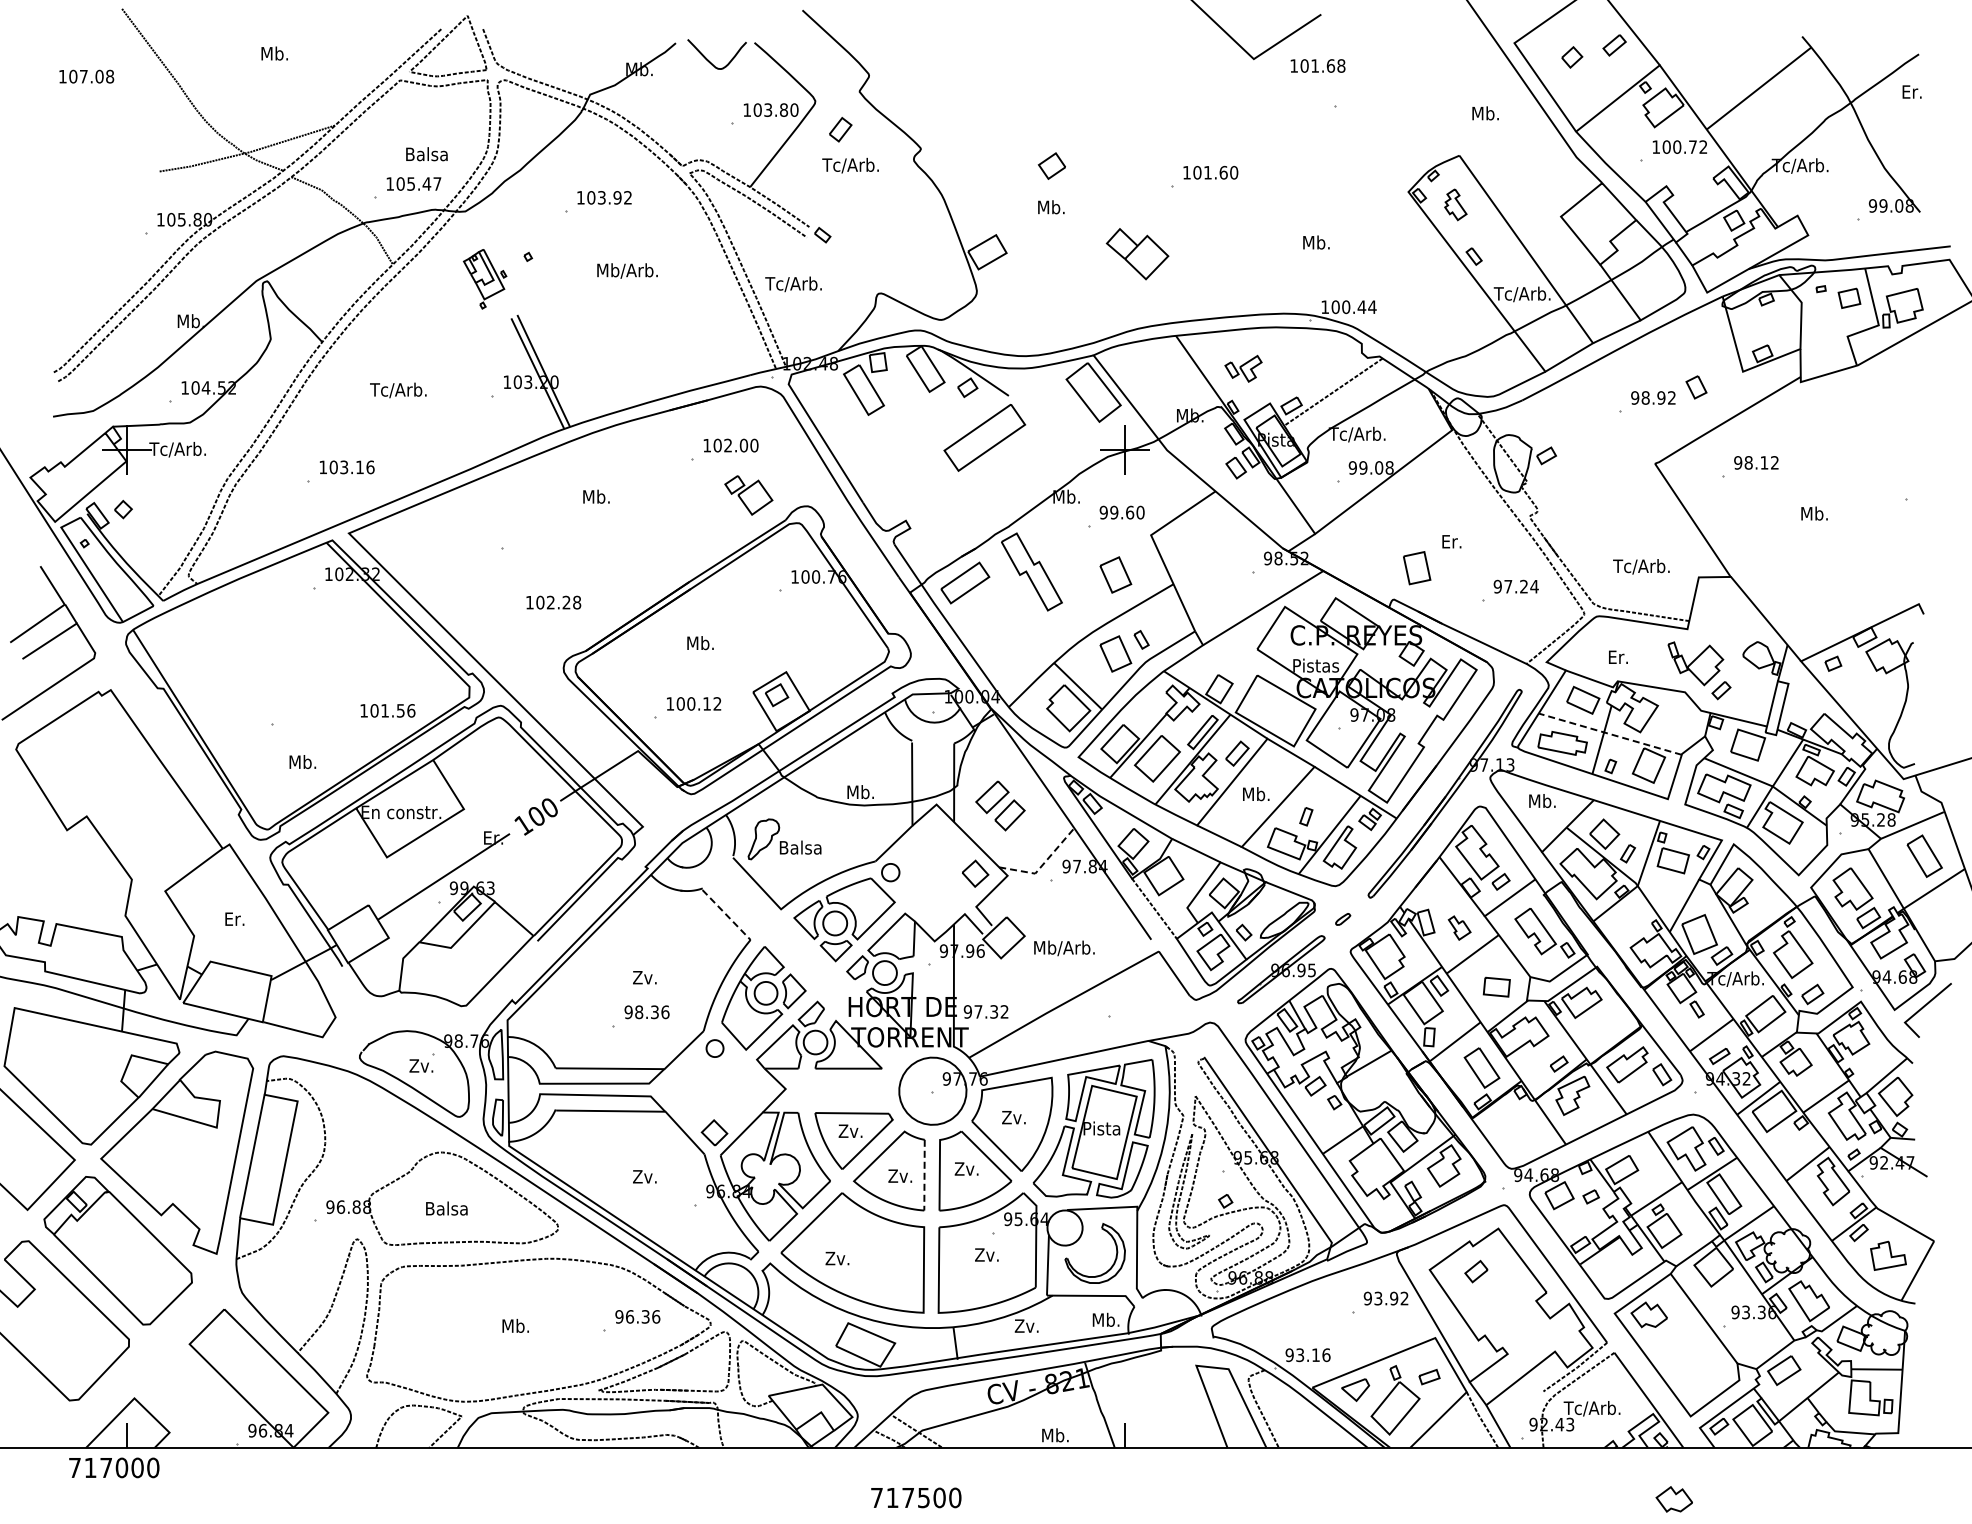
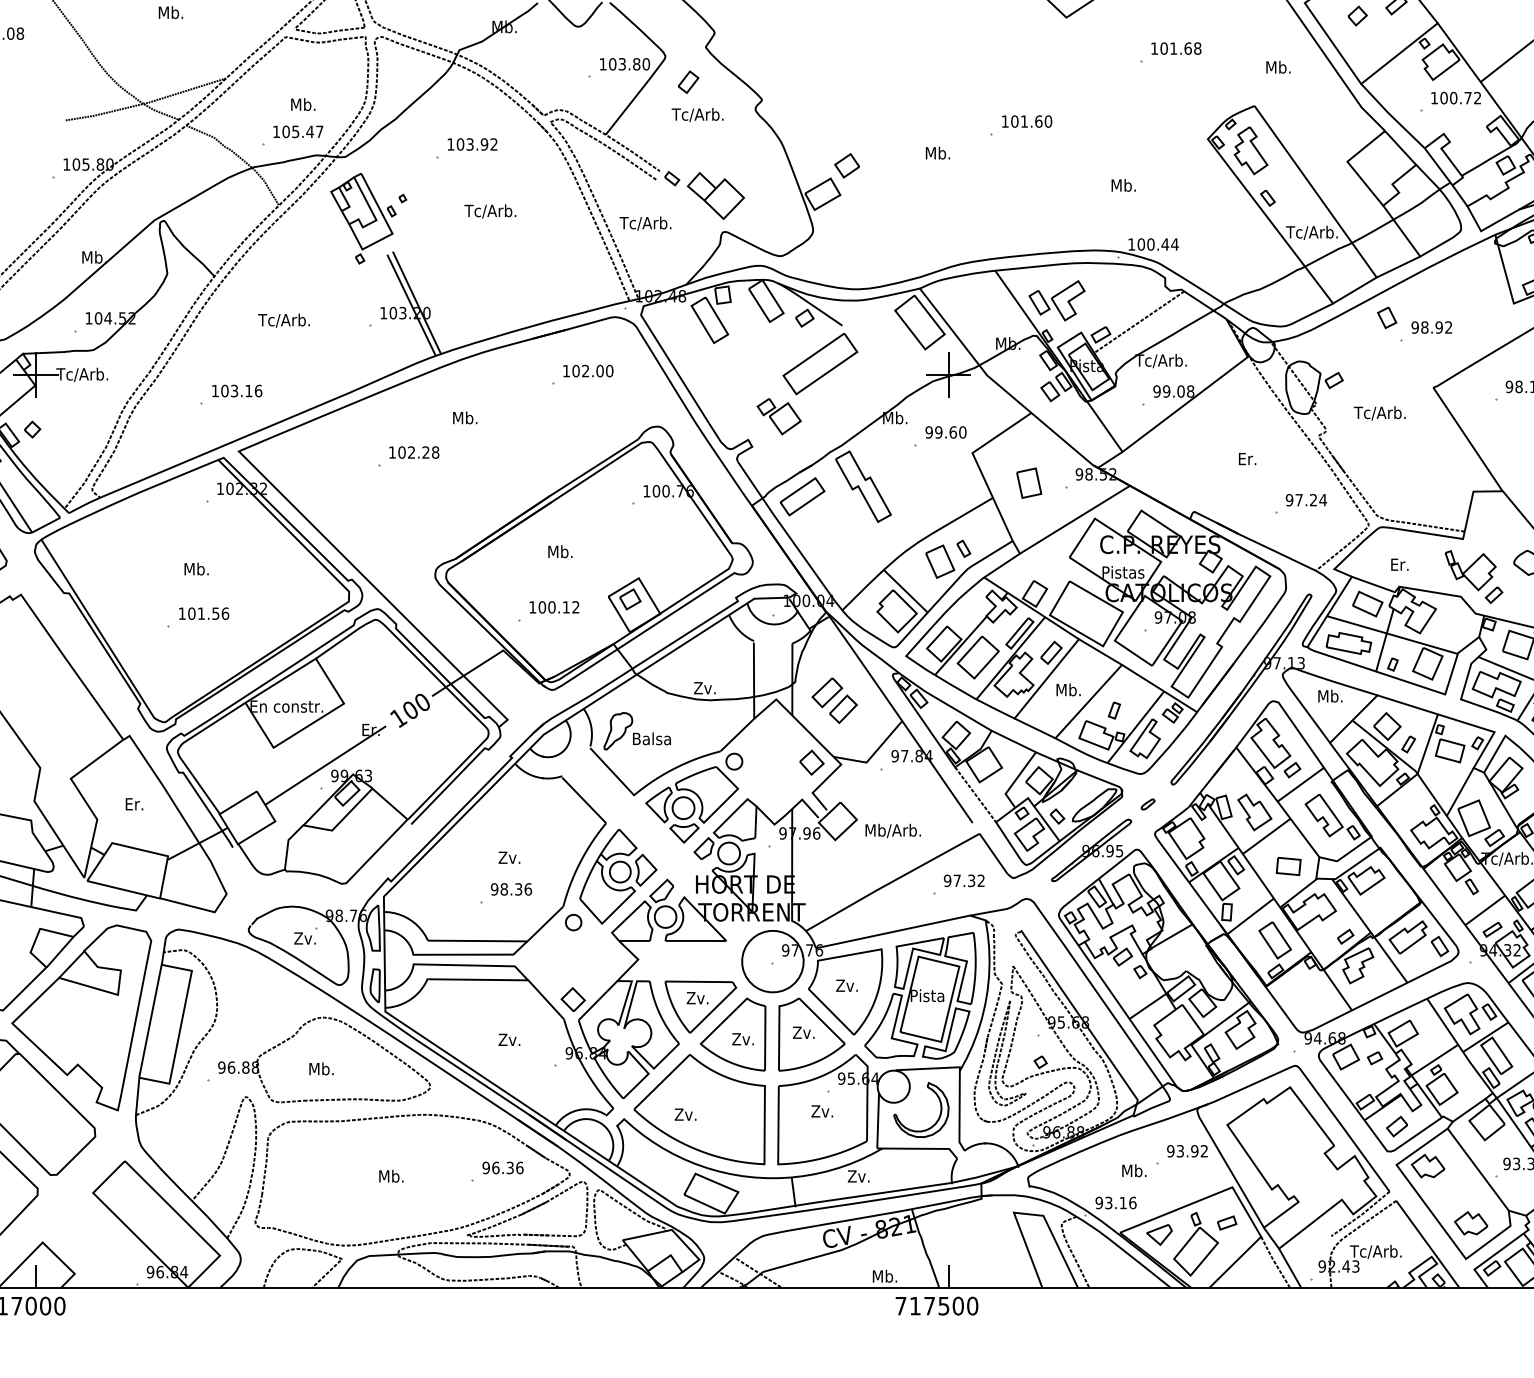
text: (1317, 65) -> (1175, 48), moved
text: (427, 154) -> (310, 104), Balsa -> Mb.
part: (1051, 165) -> (846, 165), moved
part: (1455, 204) -> (1250, 150), size x1.67
text: (1051, 207) -> (938, 153), moved
part: (1137, 254) -> (715, 196), moved
text: (626, 270) -> (492, 210), Mb/Arb. -> Tc/Arb.
part: (484, 279) -> (362, 219), size x1.67
part: (1243, 368) -> (1056, 300), size x1.67
part: (1696, 387) -> (1387, 317), moved
part: (748, 495) -> (778, 416), moved
text: (1641, 566) -> (1379, 413), moved
part: (1417, 568) -> (1029, 483), moved
part: (1115, 574) -> (939, 489), removed
text: (553, 602) -> (414, 452), moved
text: (387, 710) -> (203, 613), moved
line: (1609, 734) -> (1391, 635), dashed -> solid
text: (302, 761) -> (196, 568), moved
text: (859, 792) -> (705, 688), Mb. -> Zv.
line: (1042, 865) -> (873, 755), dashed -> solid
line: (726, 915) -> (584, 800), dashed -> solid
part: (1459, 927) -> (1254, 811), size x1.67
text: (985, 1011) -> (963, 880), moved
line: (924, 1175) -> (765, 1038), dashed -> solid
text: (447, 1208) -> (328, 1068), Balsa -> Mb.
part: (1476, 1271) -> (1397, 1126), moved
text: (1105, 1319) -> (1133, 1170), moved
text: (916, 1497) -> (937, 1305), moved
part: (1673, 1499) -> (1470, 1223), moved

